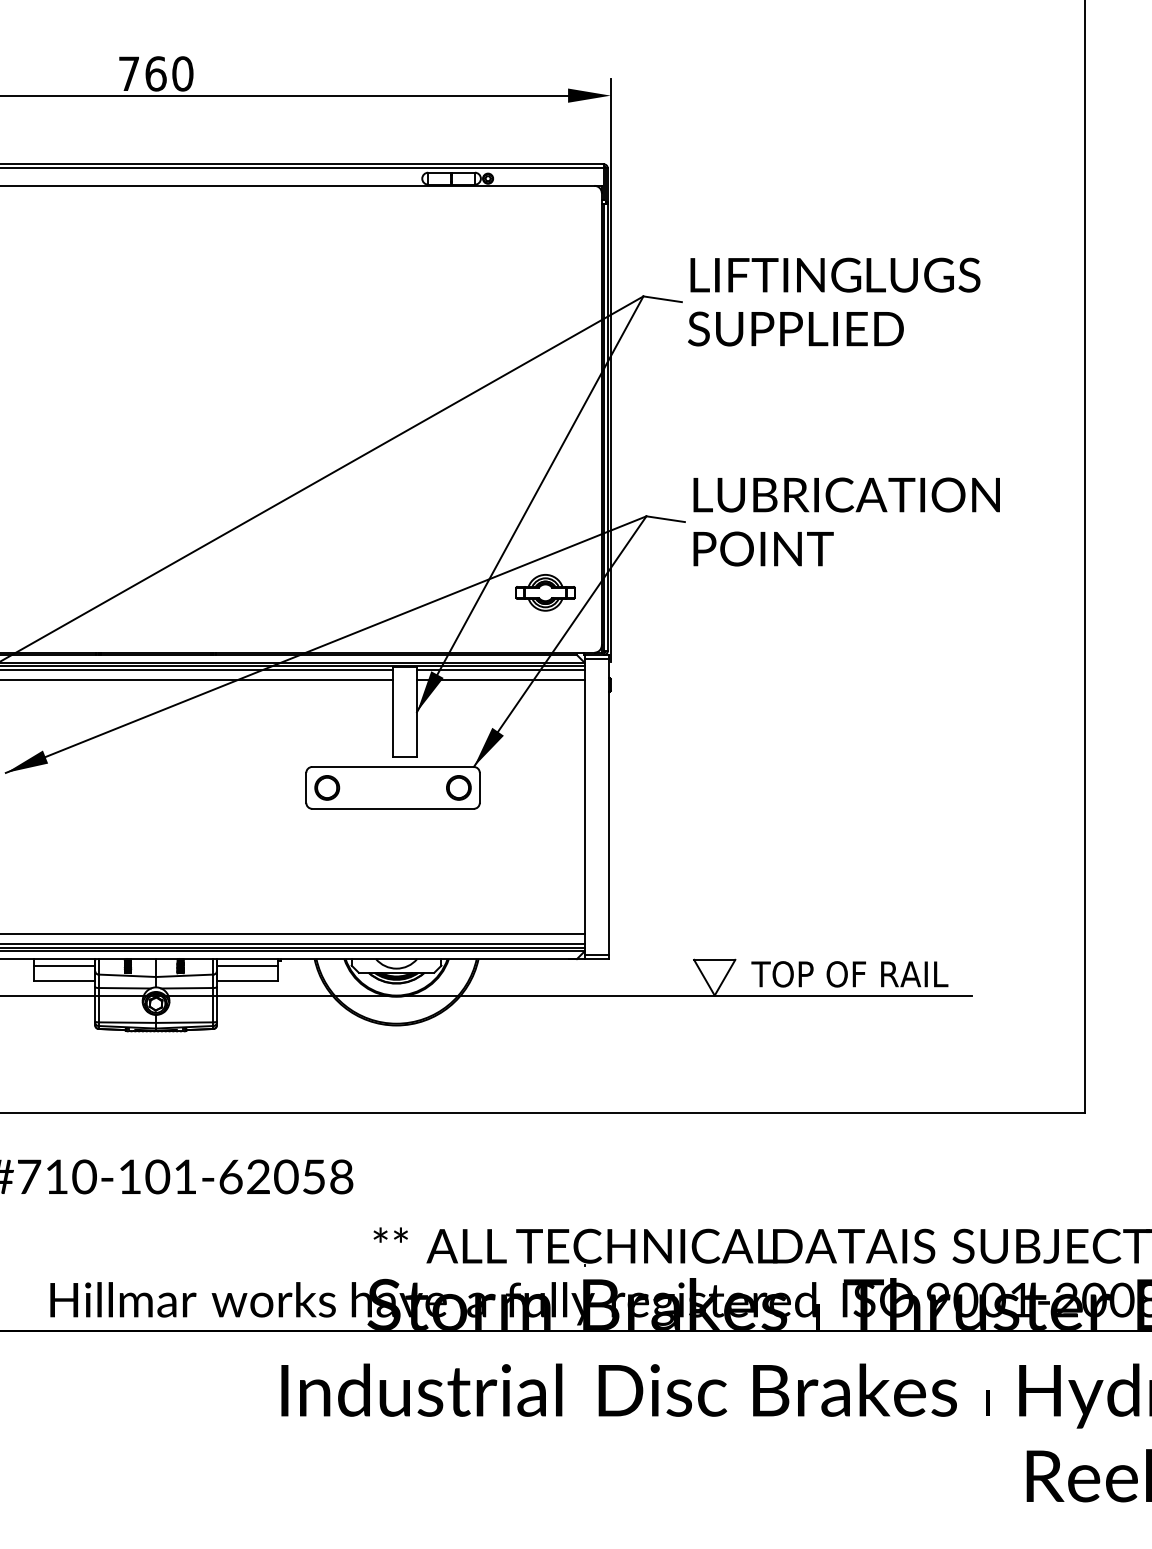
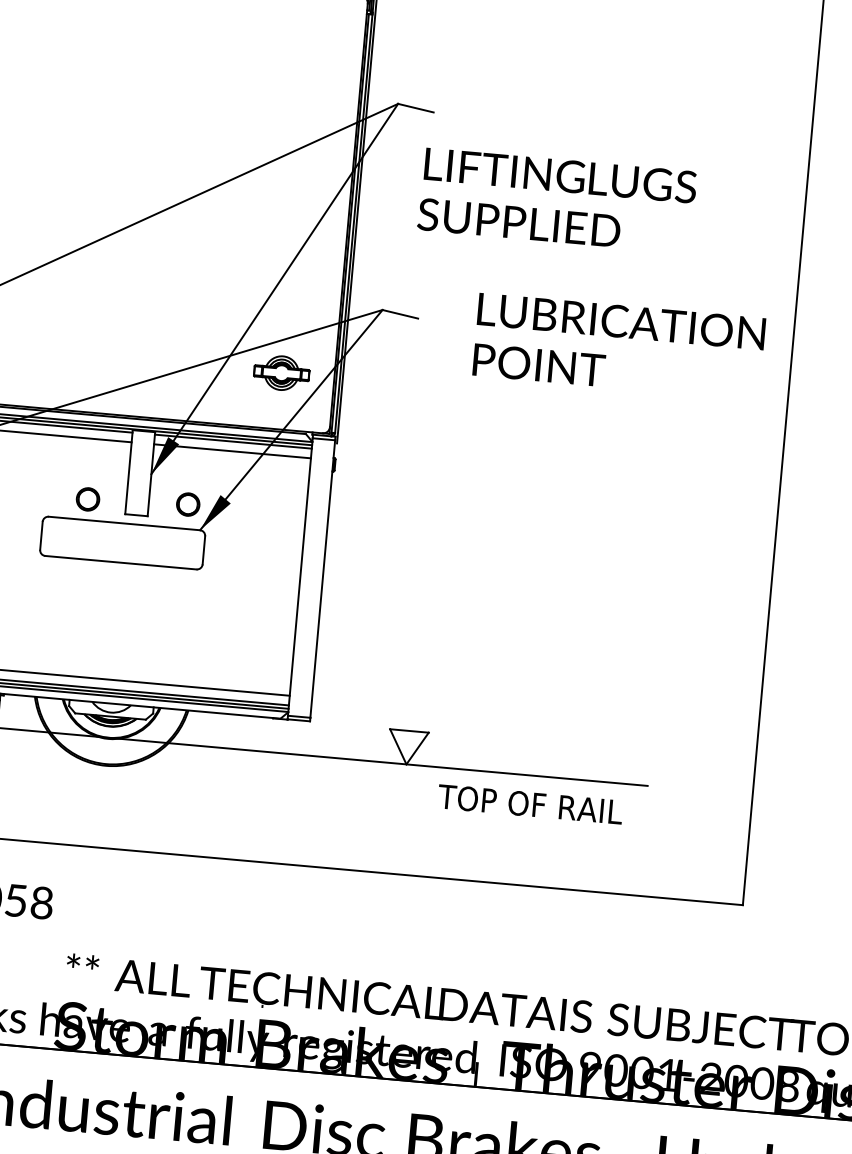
text: (834, 301) -> (557, 200), moved
text: (846, 521) -> (619, 346), moved
part: (327, 787) -> (88, 499), moved
part: (458, 787) -> (187, 504), moved
text: (849, 974) -> (530, 804), moved

